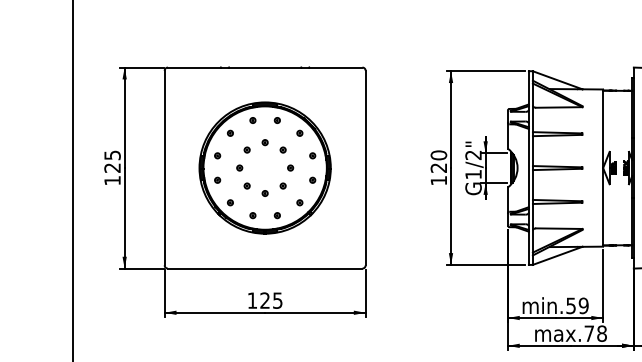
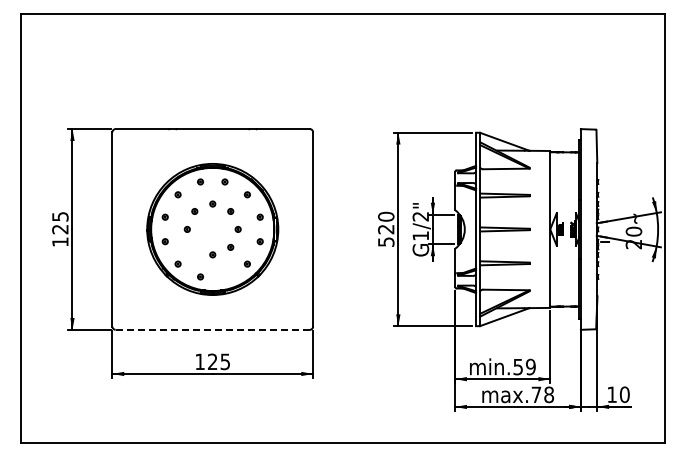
text: (439, 180) -> (386, 241), 120 -> 520
part: (246, 185) -> (194, 246), removed
part: (276, 215) -> (224, 276), removed
line: (264, 268) -> (212, 329), solid -> dashed

